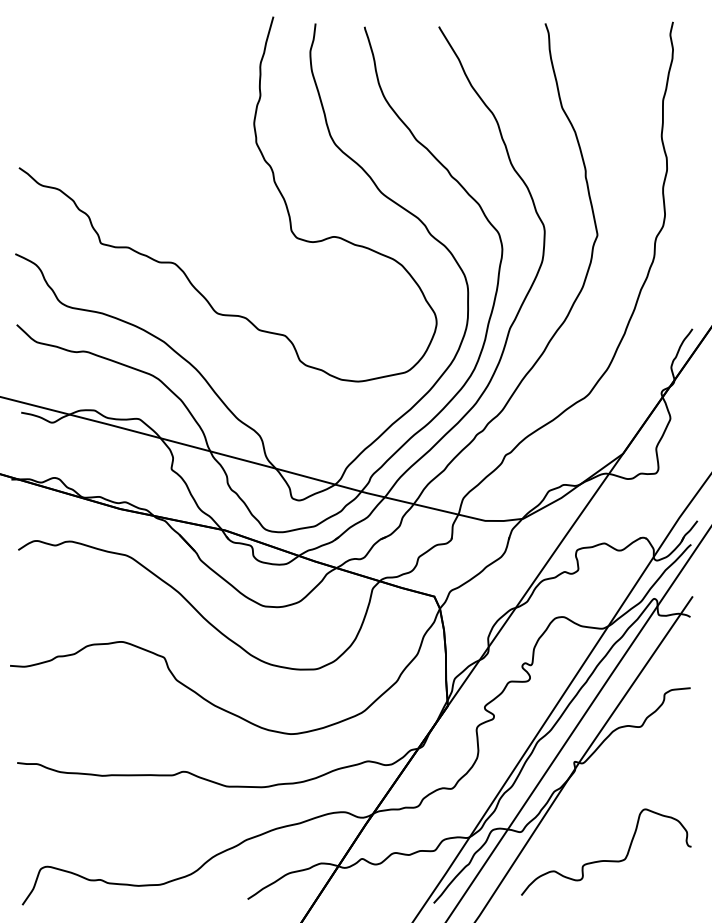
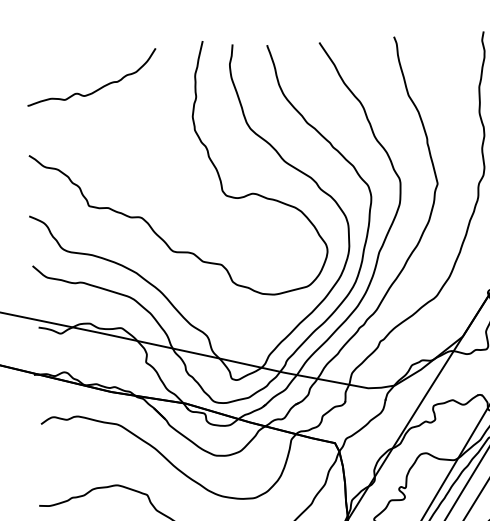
curve: (122, 77) -> (98, 88), added

